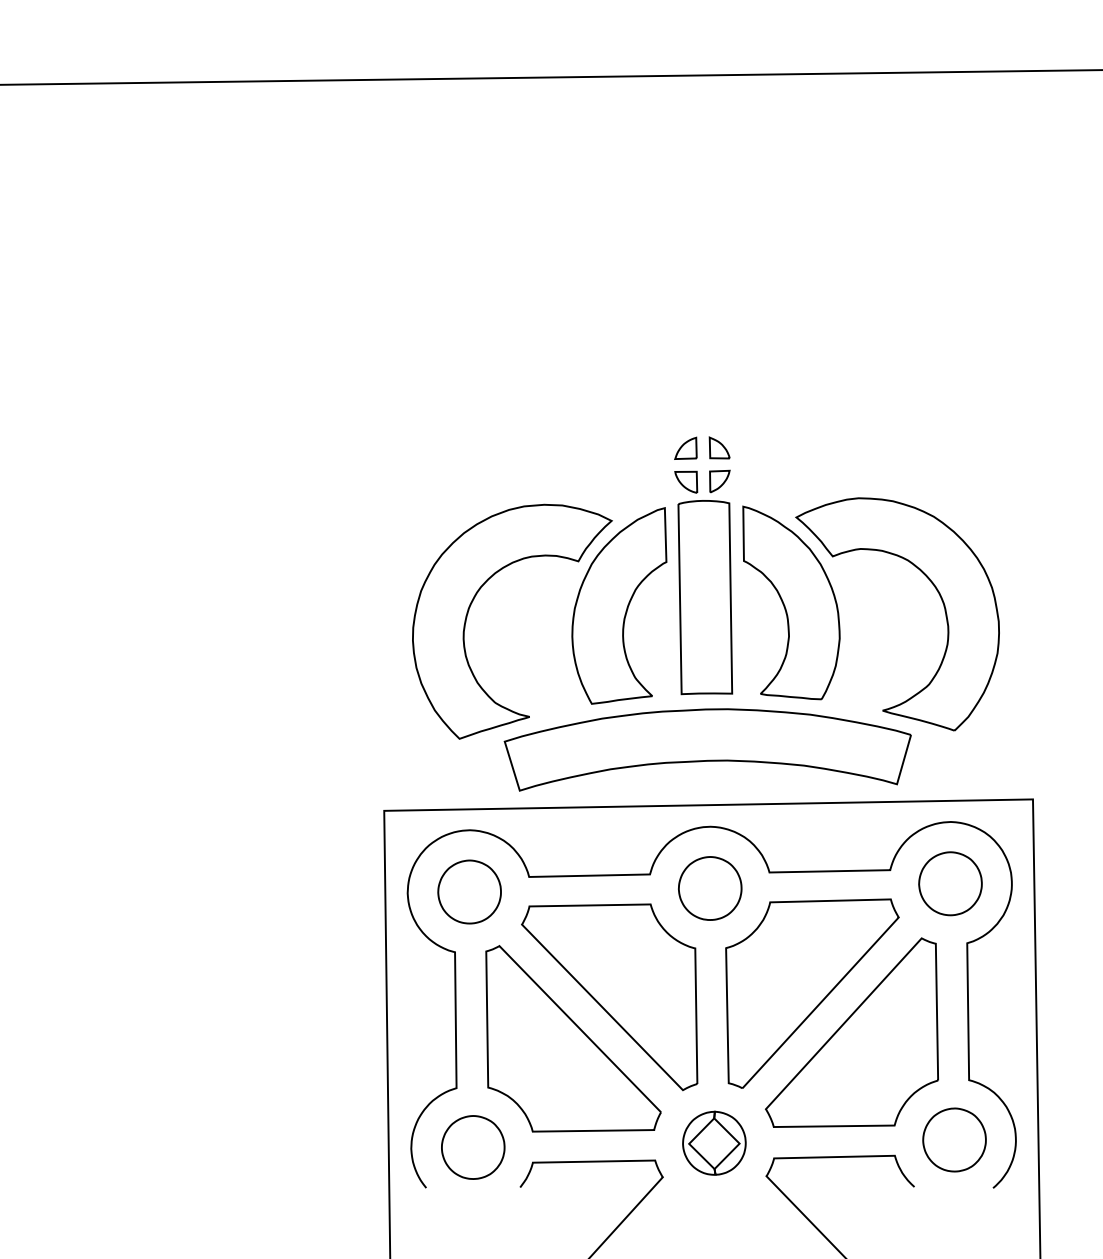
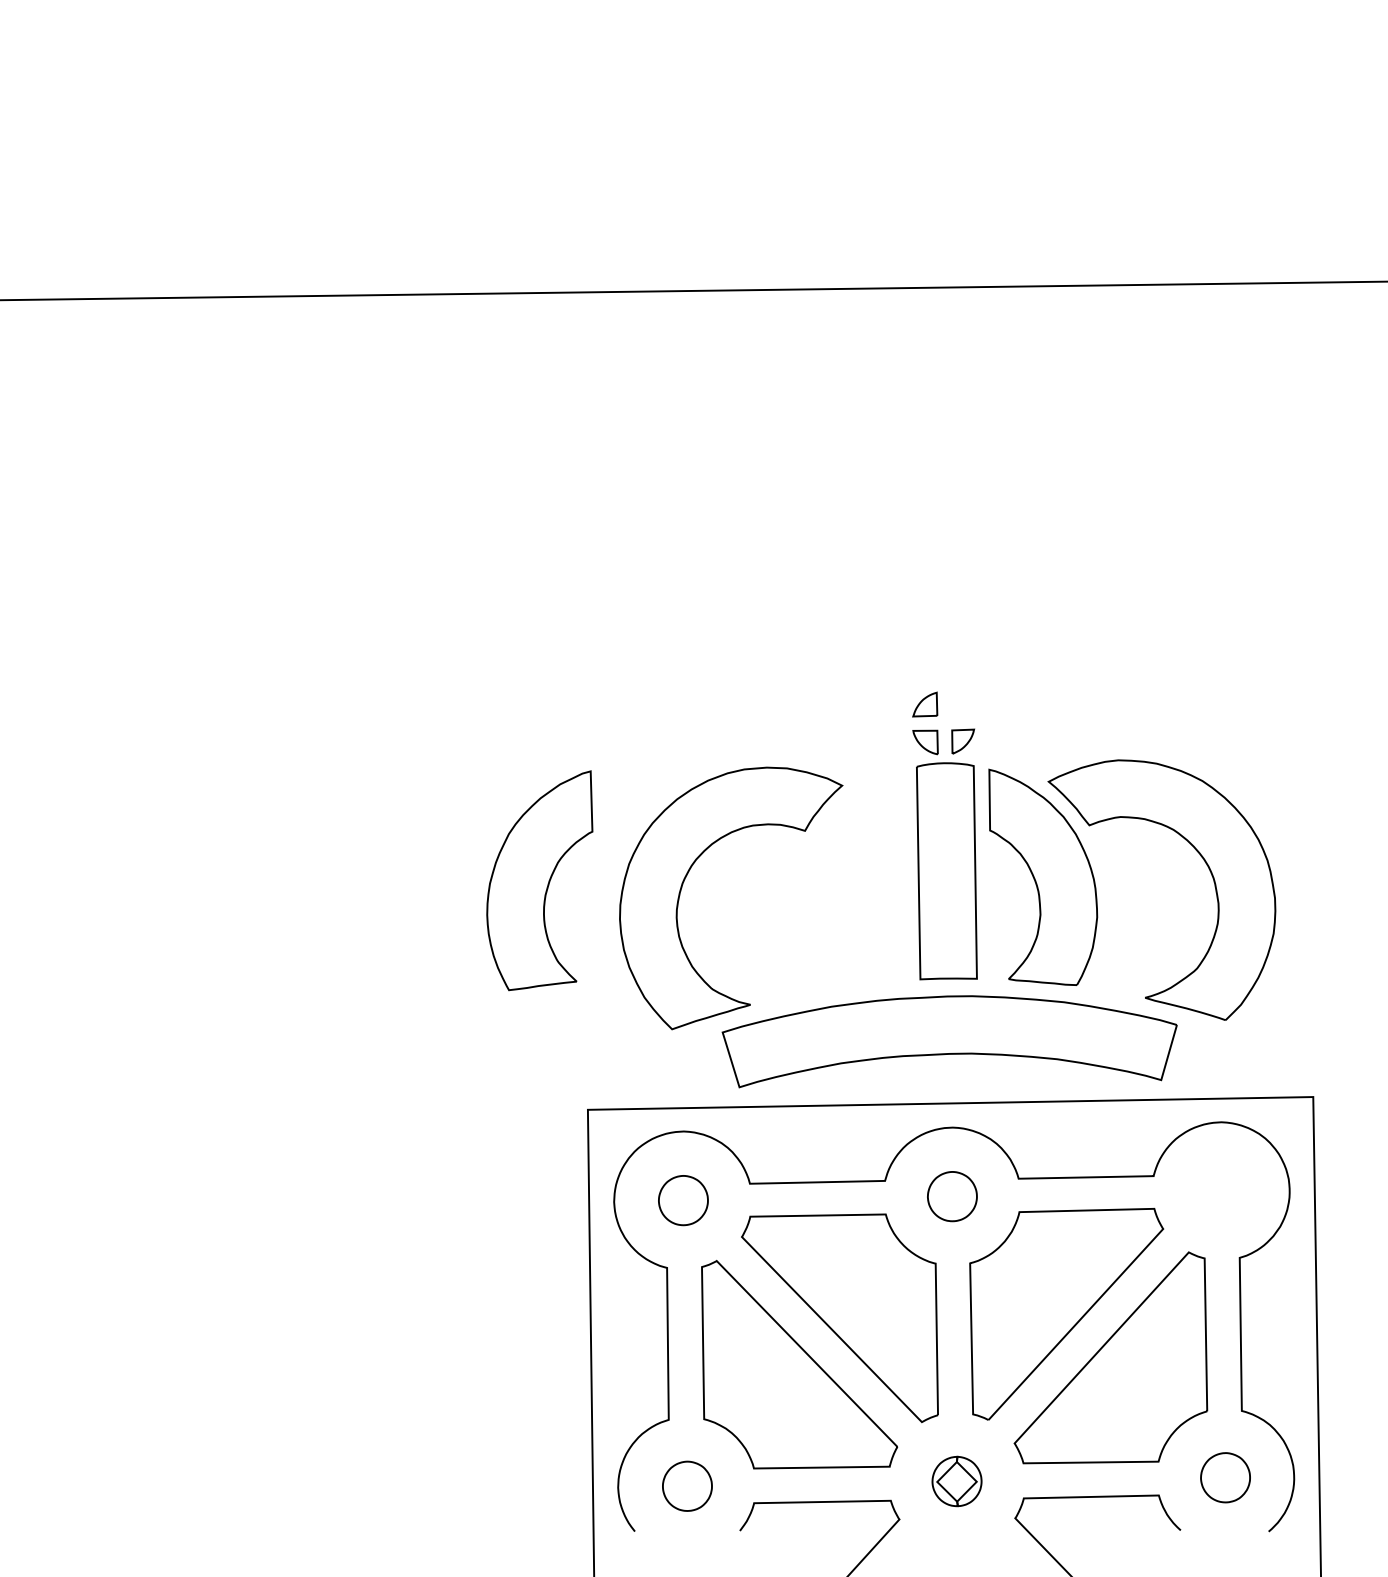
part: (719, 447) -> (962, 703), removed
part: (619, 605) -> (539, 880), moved
part: (950, 883) -> (1220, 1191), removed
part: (710, 888) -> (952, 1196), size x0.7
part: (469, 891) -> (683, 1200), size x0.7
part: (954, 1139) -> (1225, 1477), size x0.7
part: (713, 1143) -> (956, 1481), size x0.7
part: (473, 1147) -> (687, 1486), size x0.7

